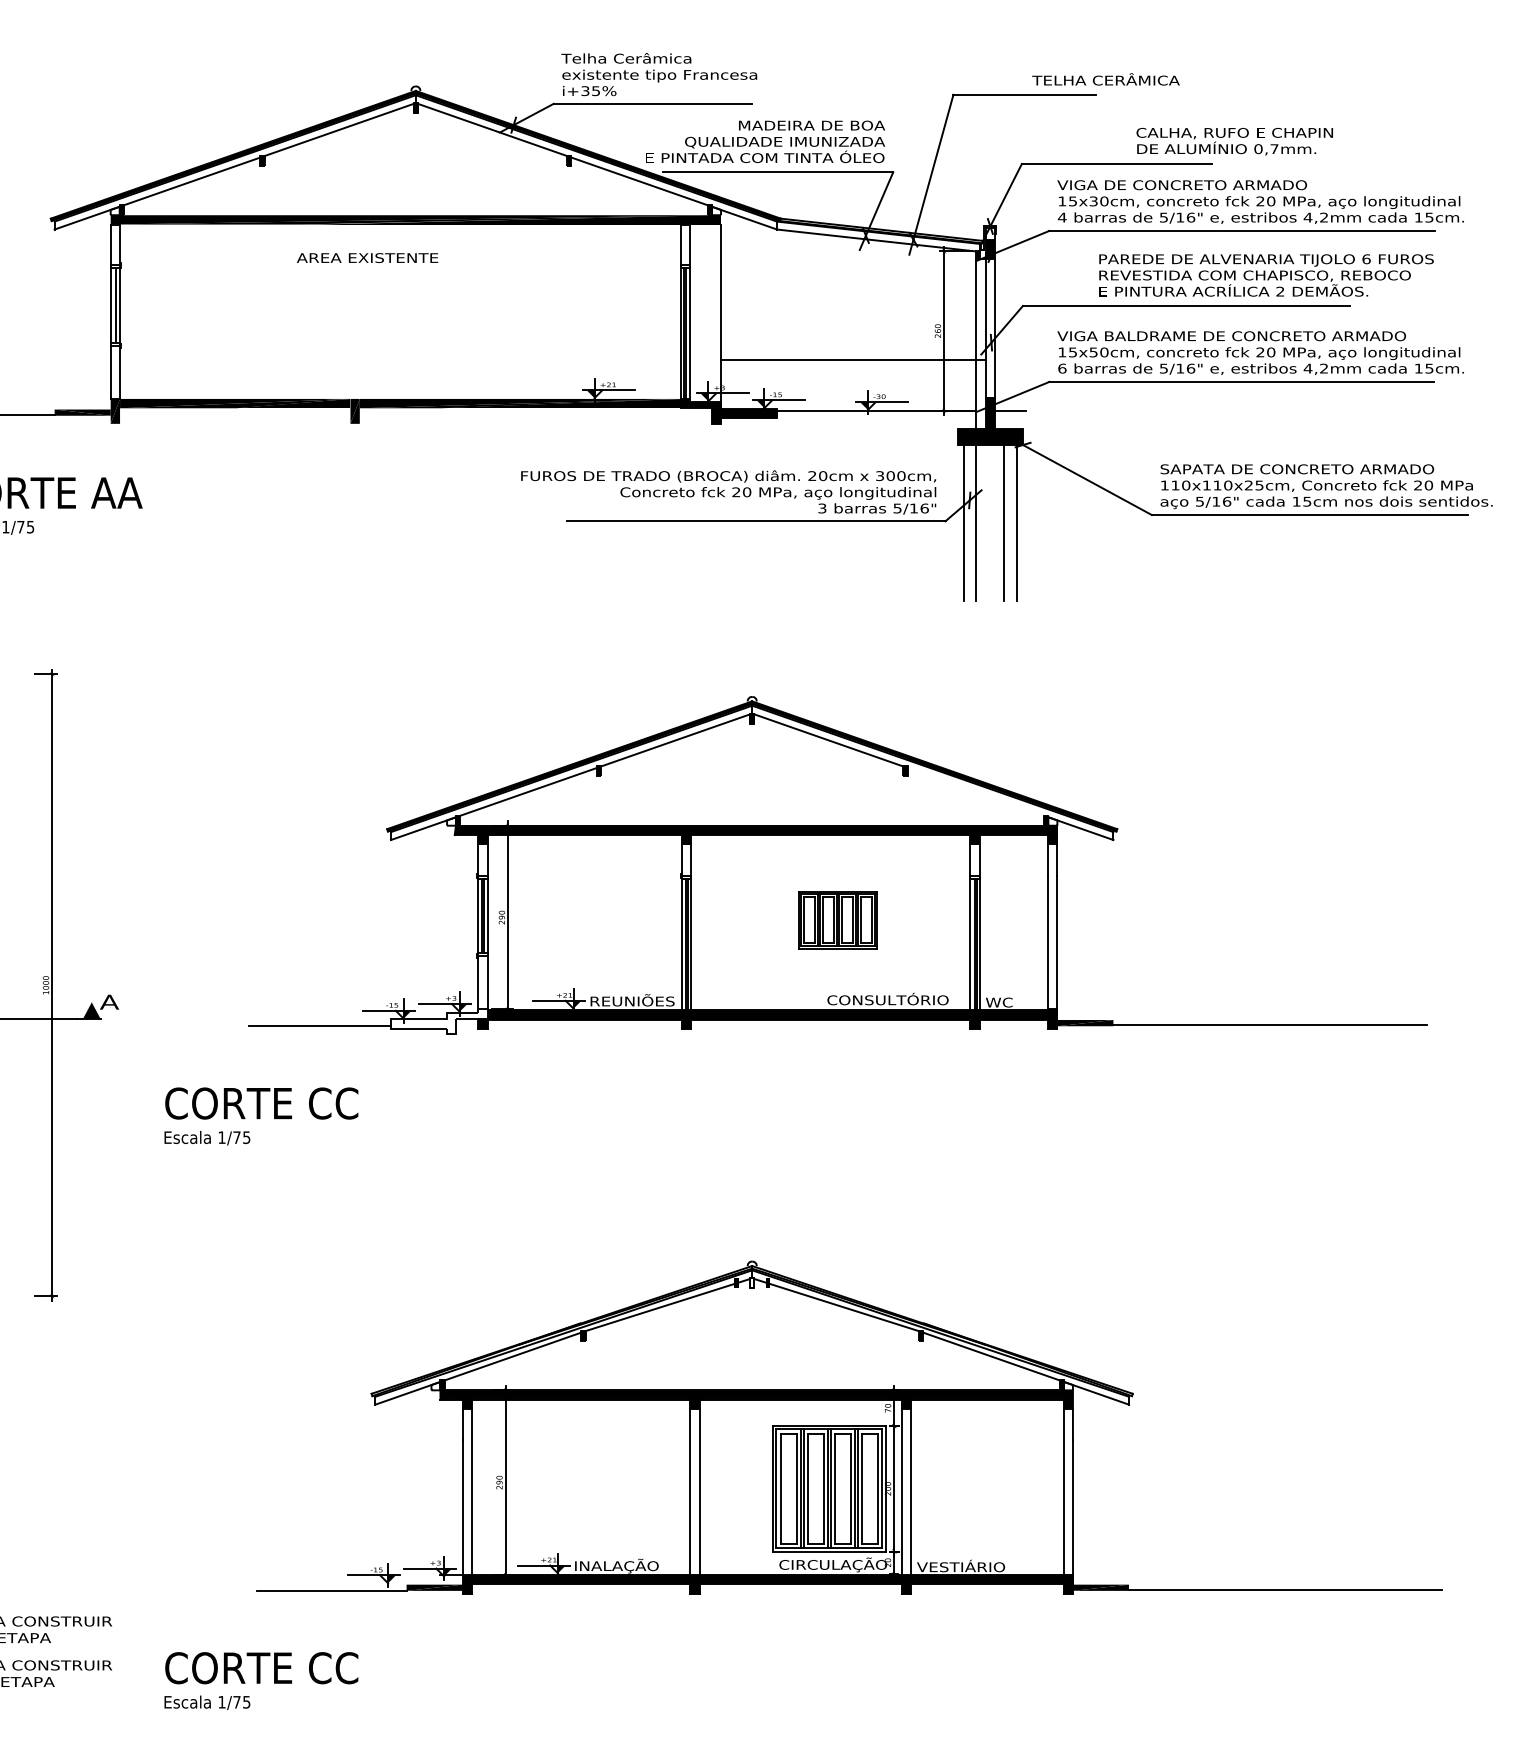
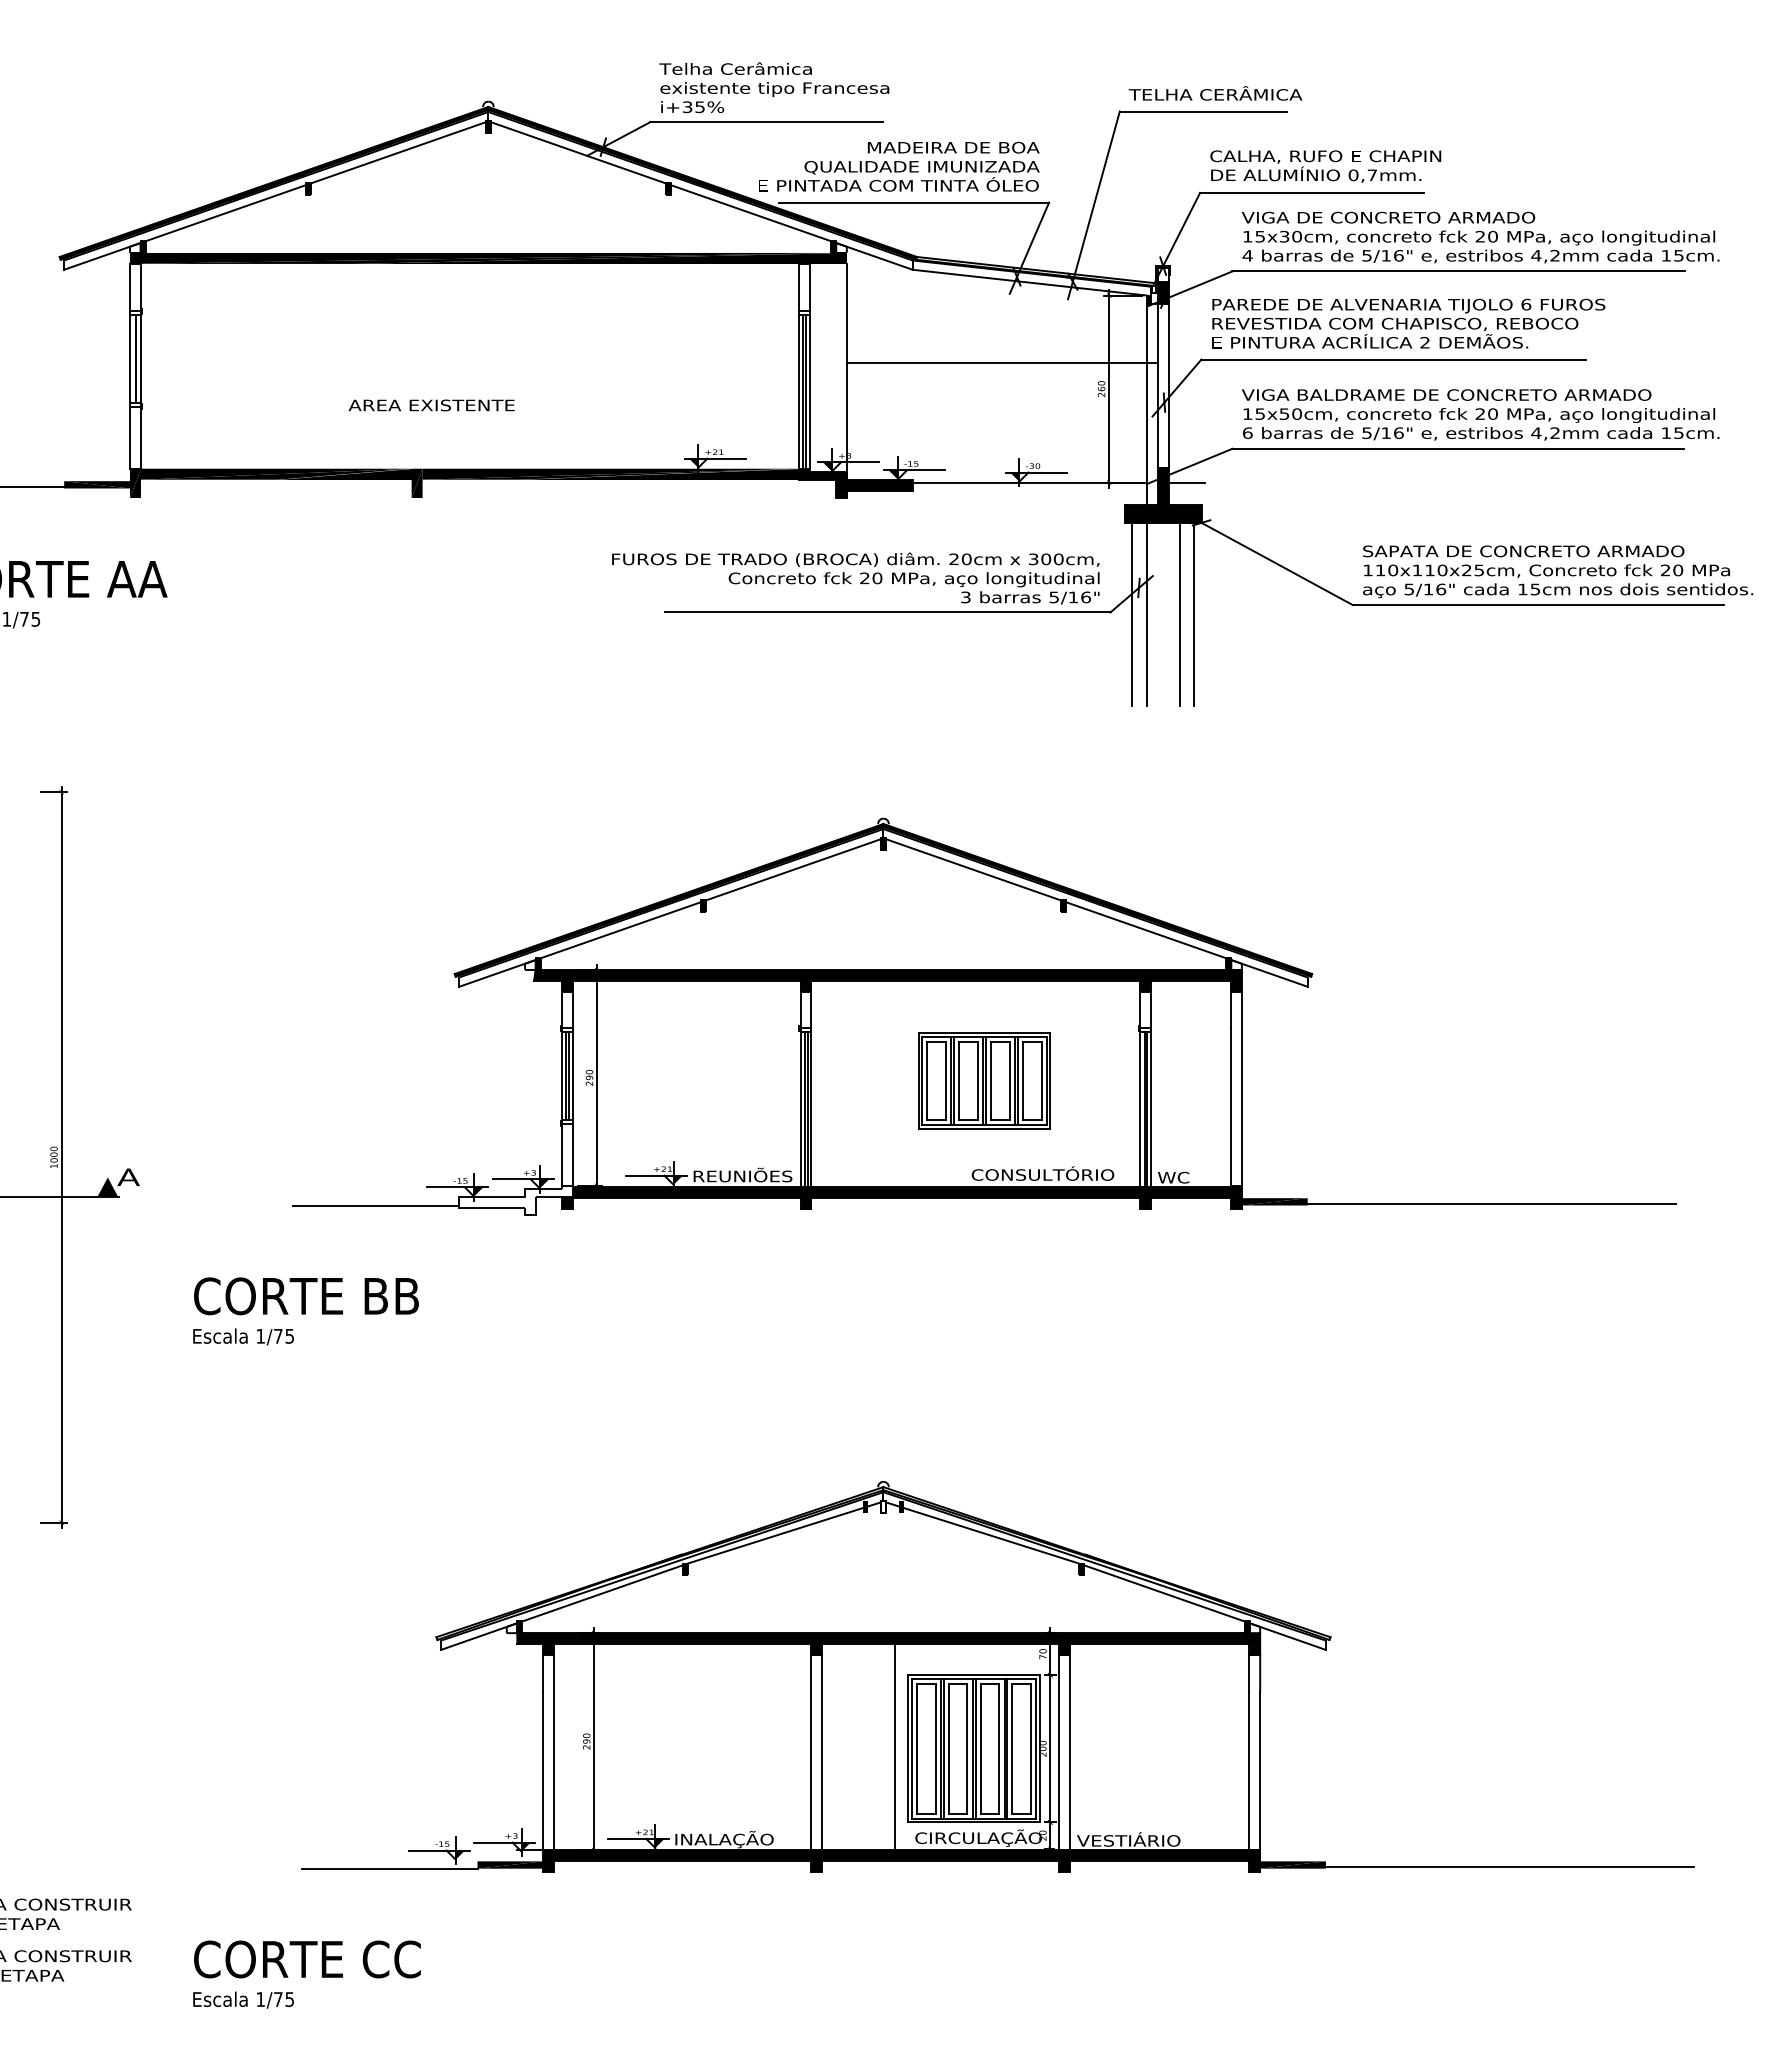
text: (1105, 79) -> (1215, 93), moved
text: (1234, 141) -> (1325, 166), moved
text: (367, 257) -> (431, 404), moved
text: (1266, 275) -> (1408, 323), moved
line: (853, 359) -> (1002, 362), moved
line: (975, 791) -> (1145, 929), added
part: (837, 920) -> (983, 1081), size x1.43
text: (333, 1103) -> (391, 1296), CORTE CC -> CORTE BB
line: (761, 1486) -> (894, 1746), added

